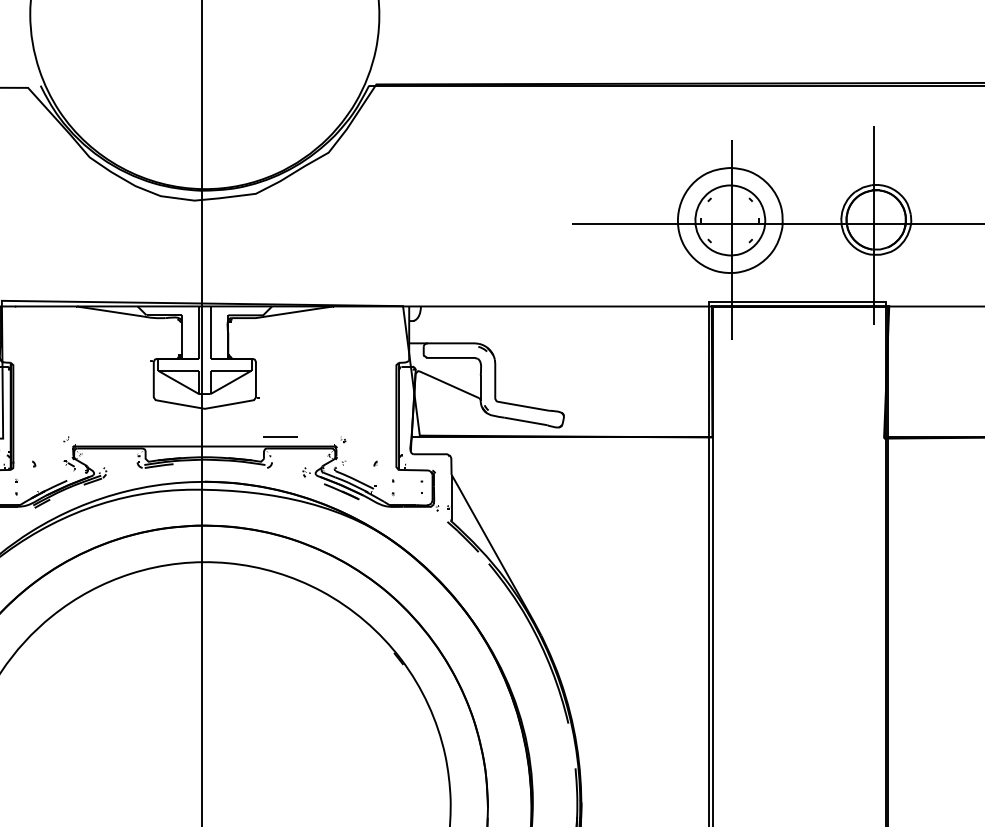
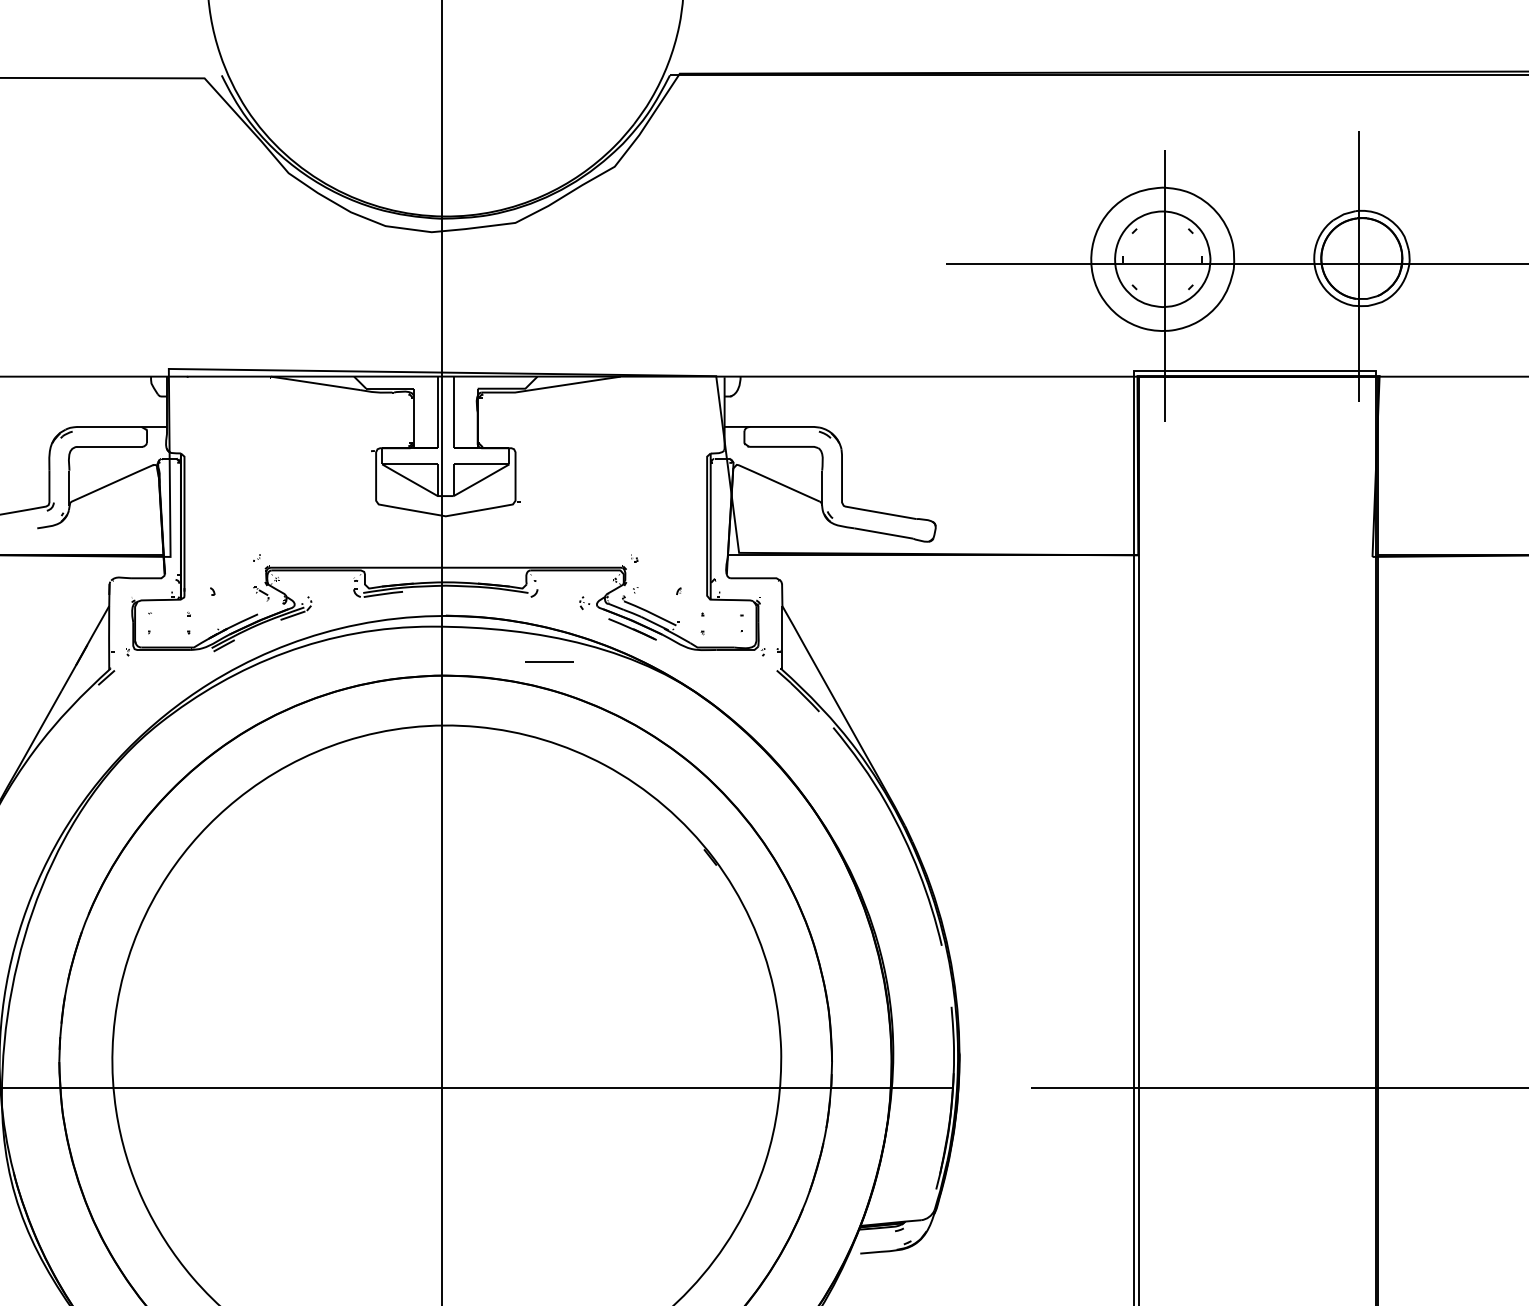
line: (280, 436) -> (549, 661), moved

